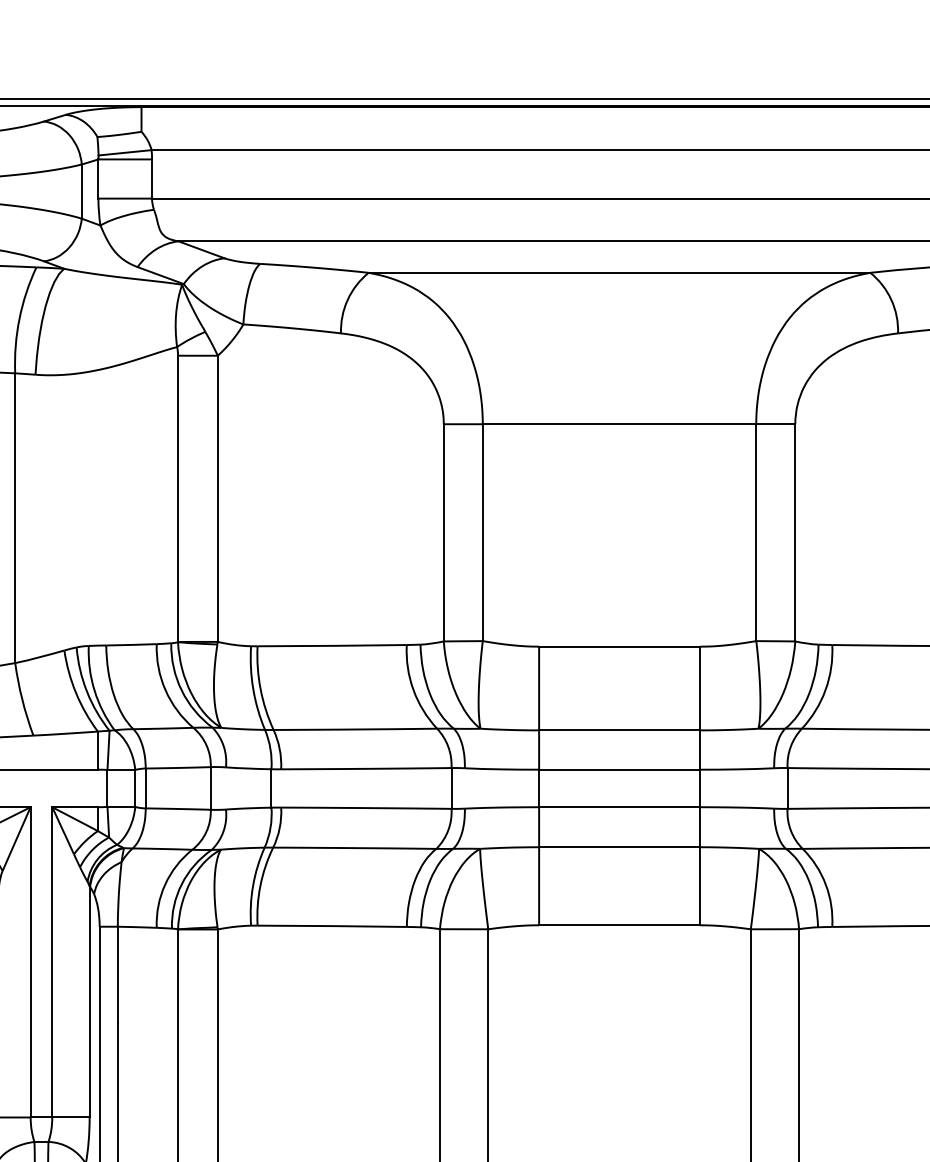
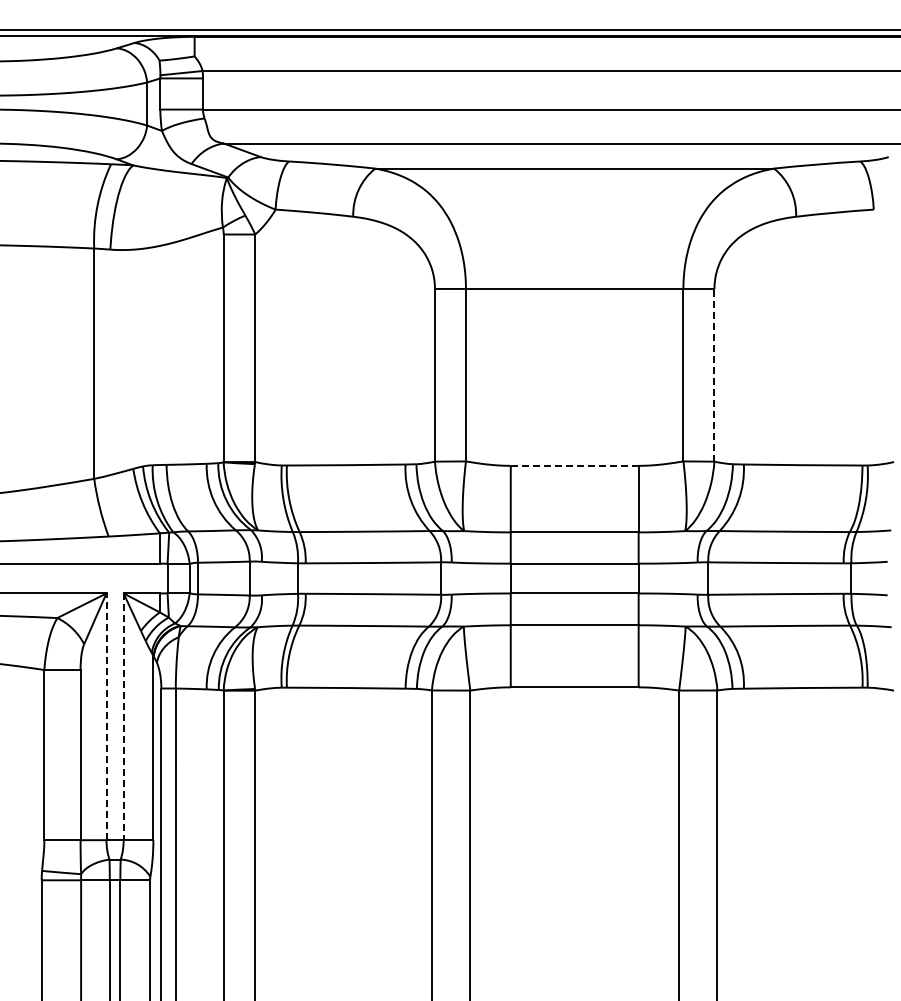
line: (795, 531) -> (714, 374), solid -> dashed
line: (619, 646) -> (574, 465), solid -> dashed
line: (30, 961) -> (106, 716), solid -> dashed
line: (52, 963) -> (123, 717), solid -> dashed

